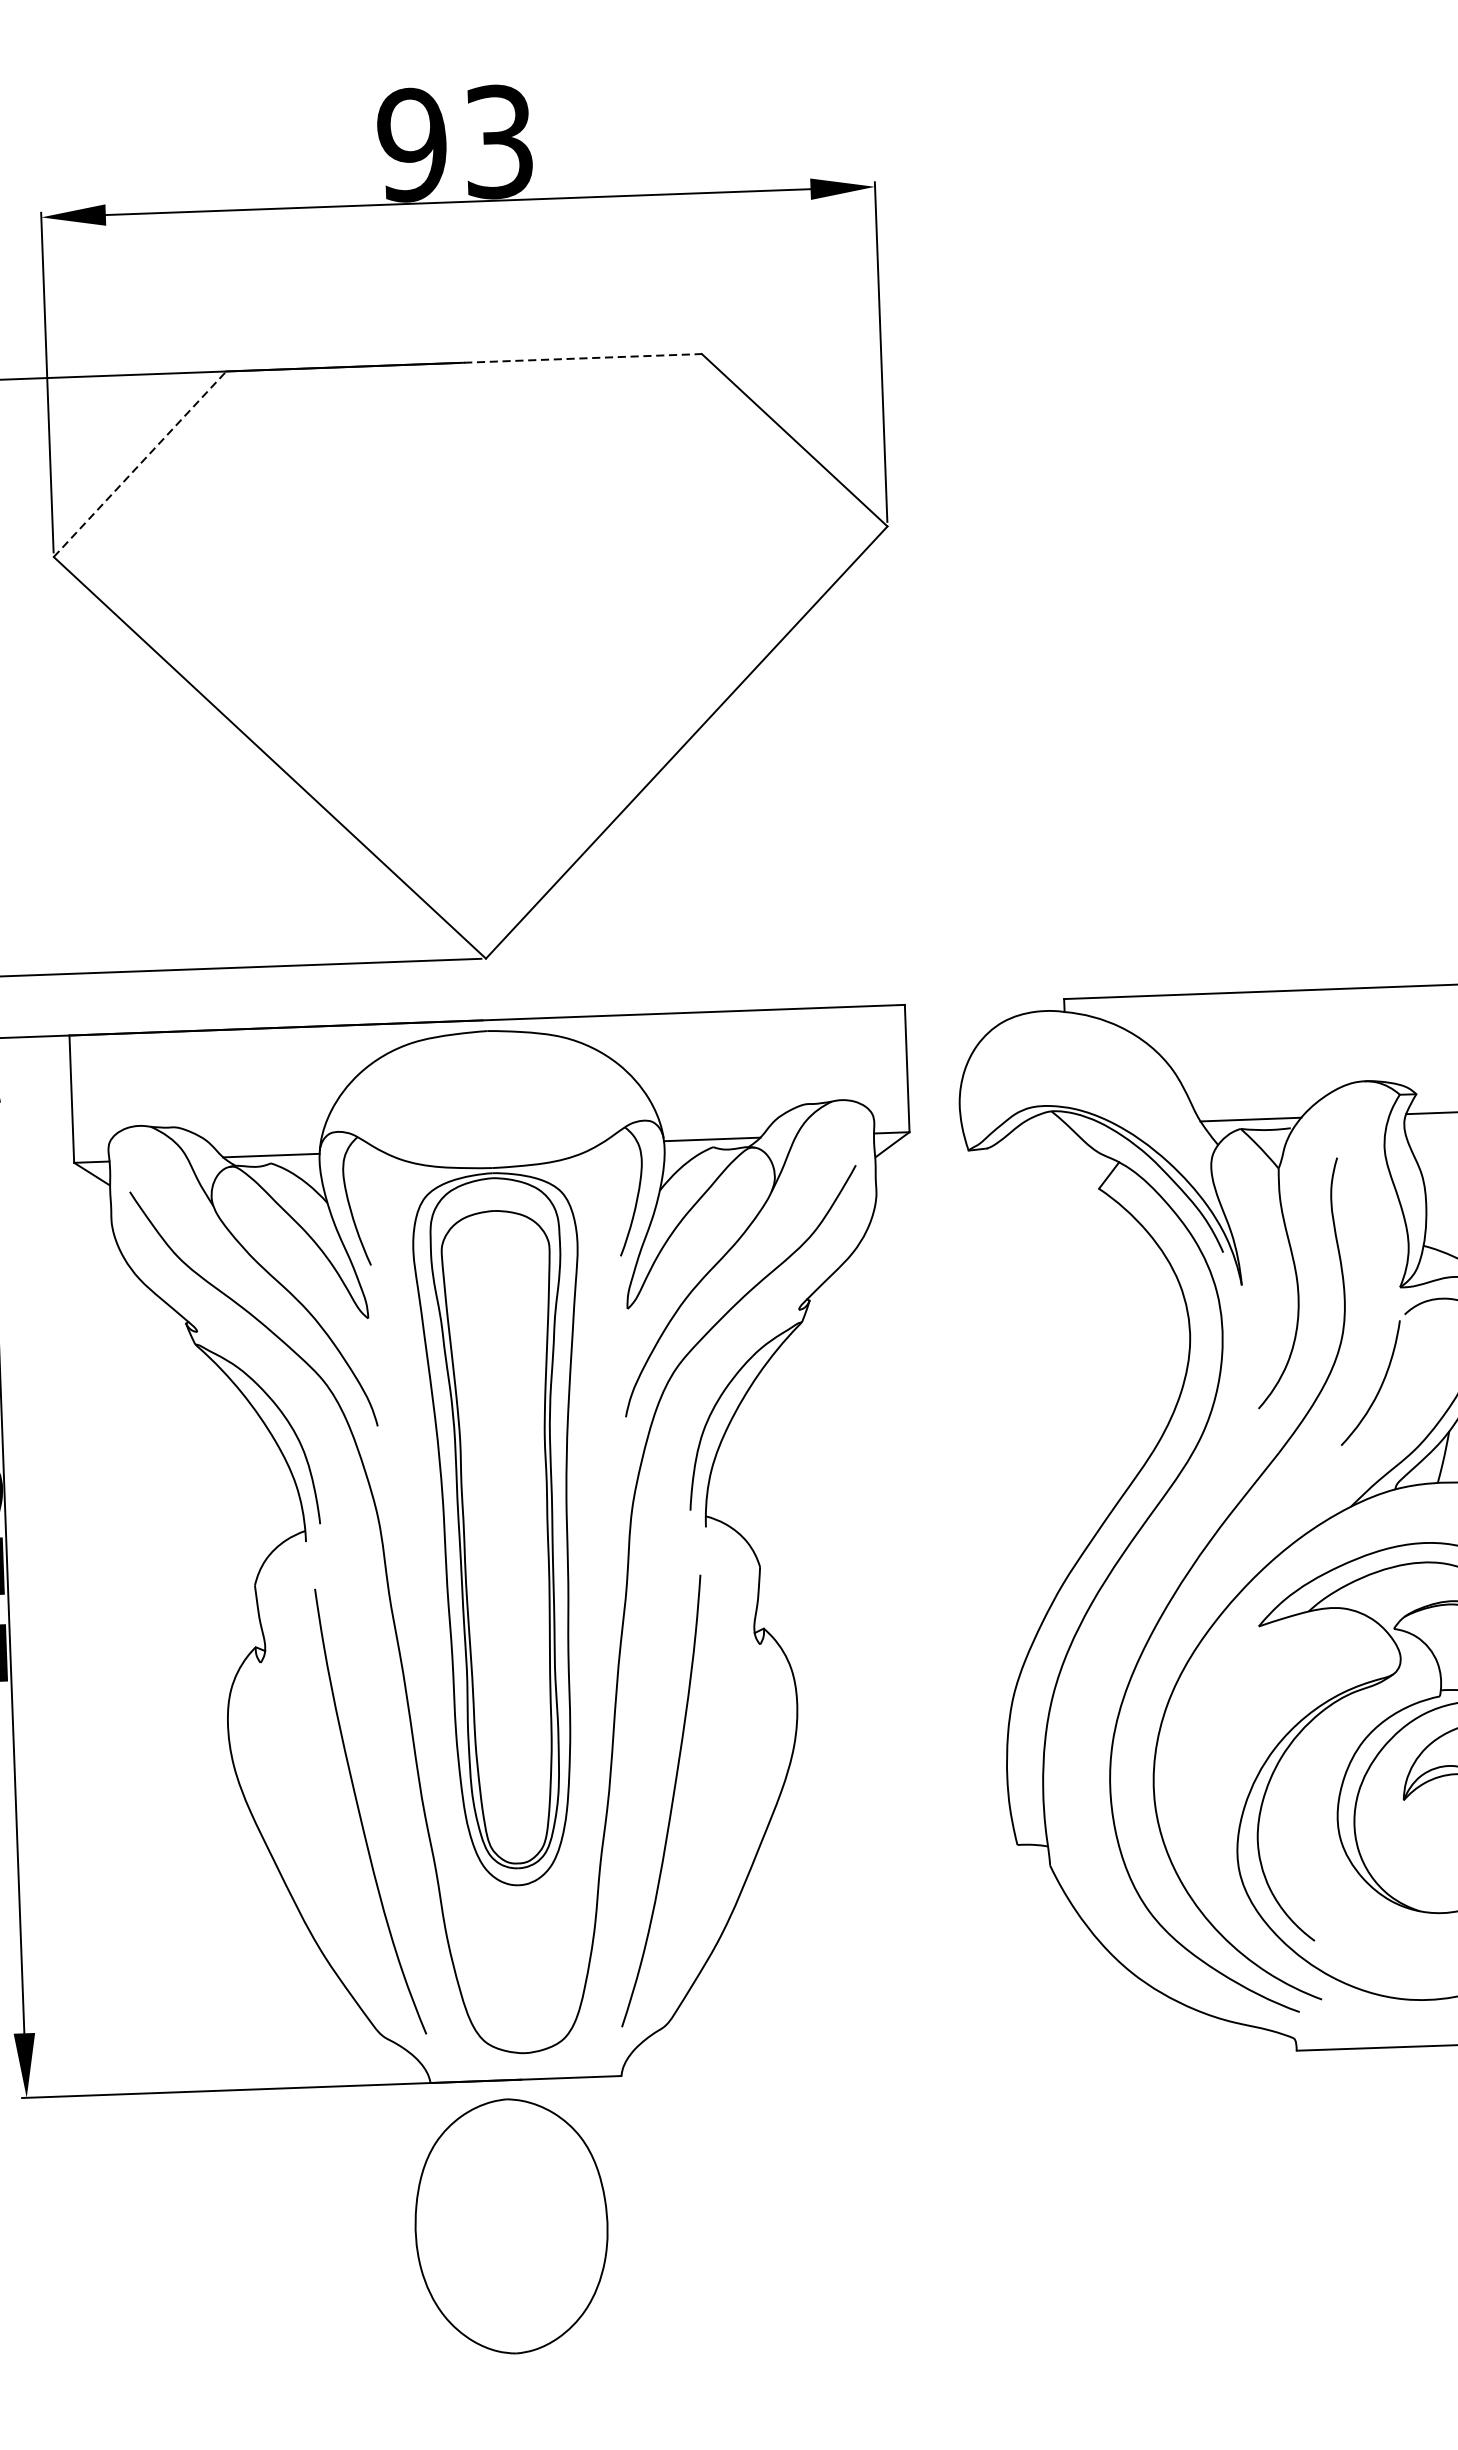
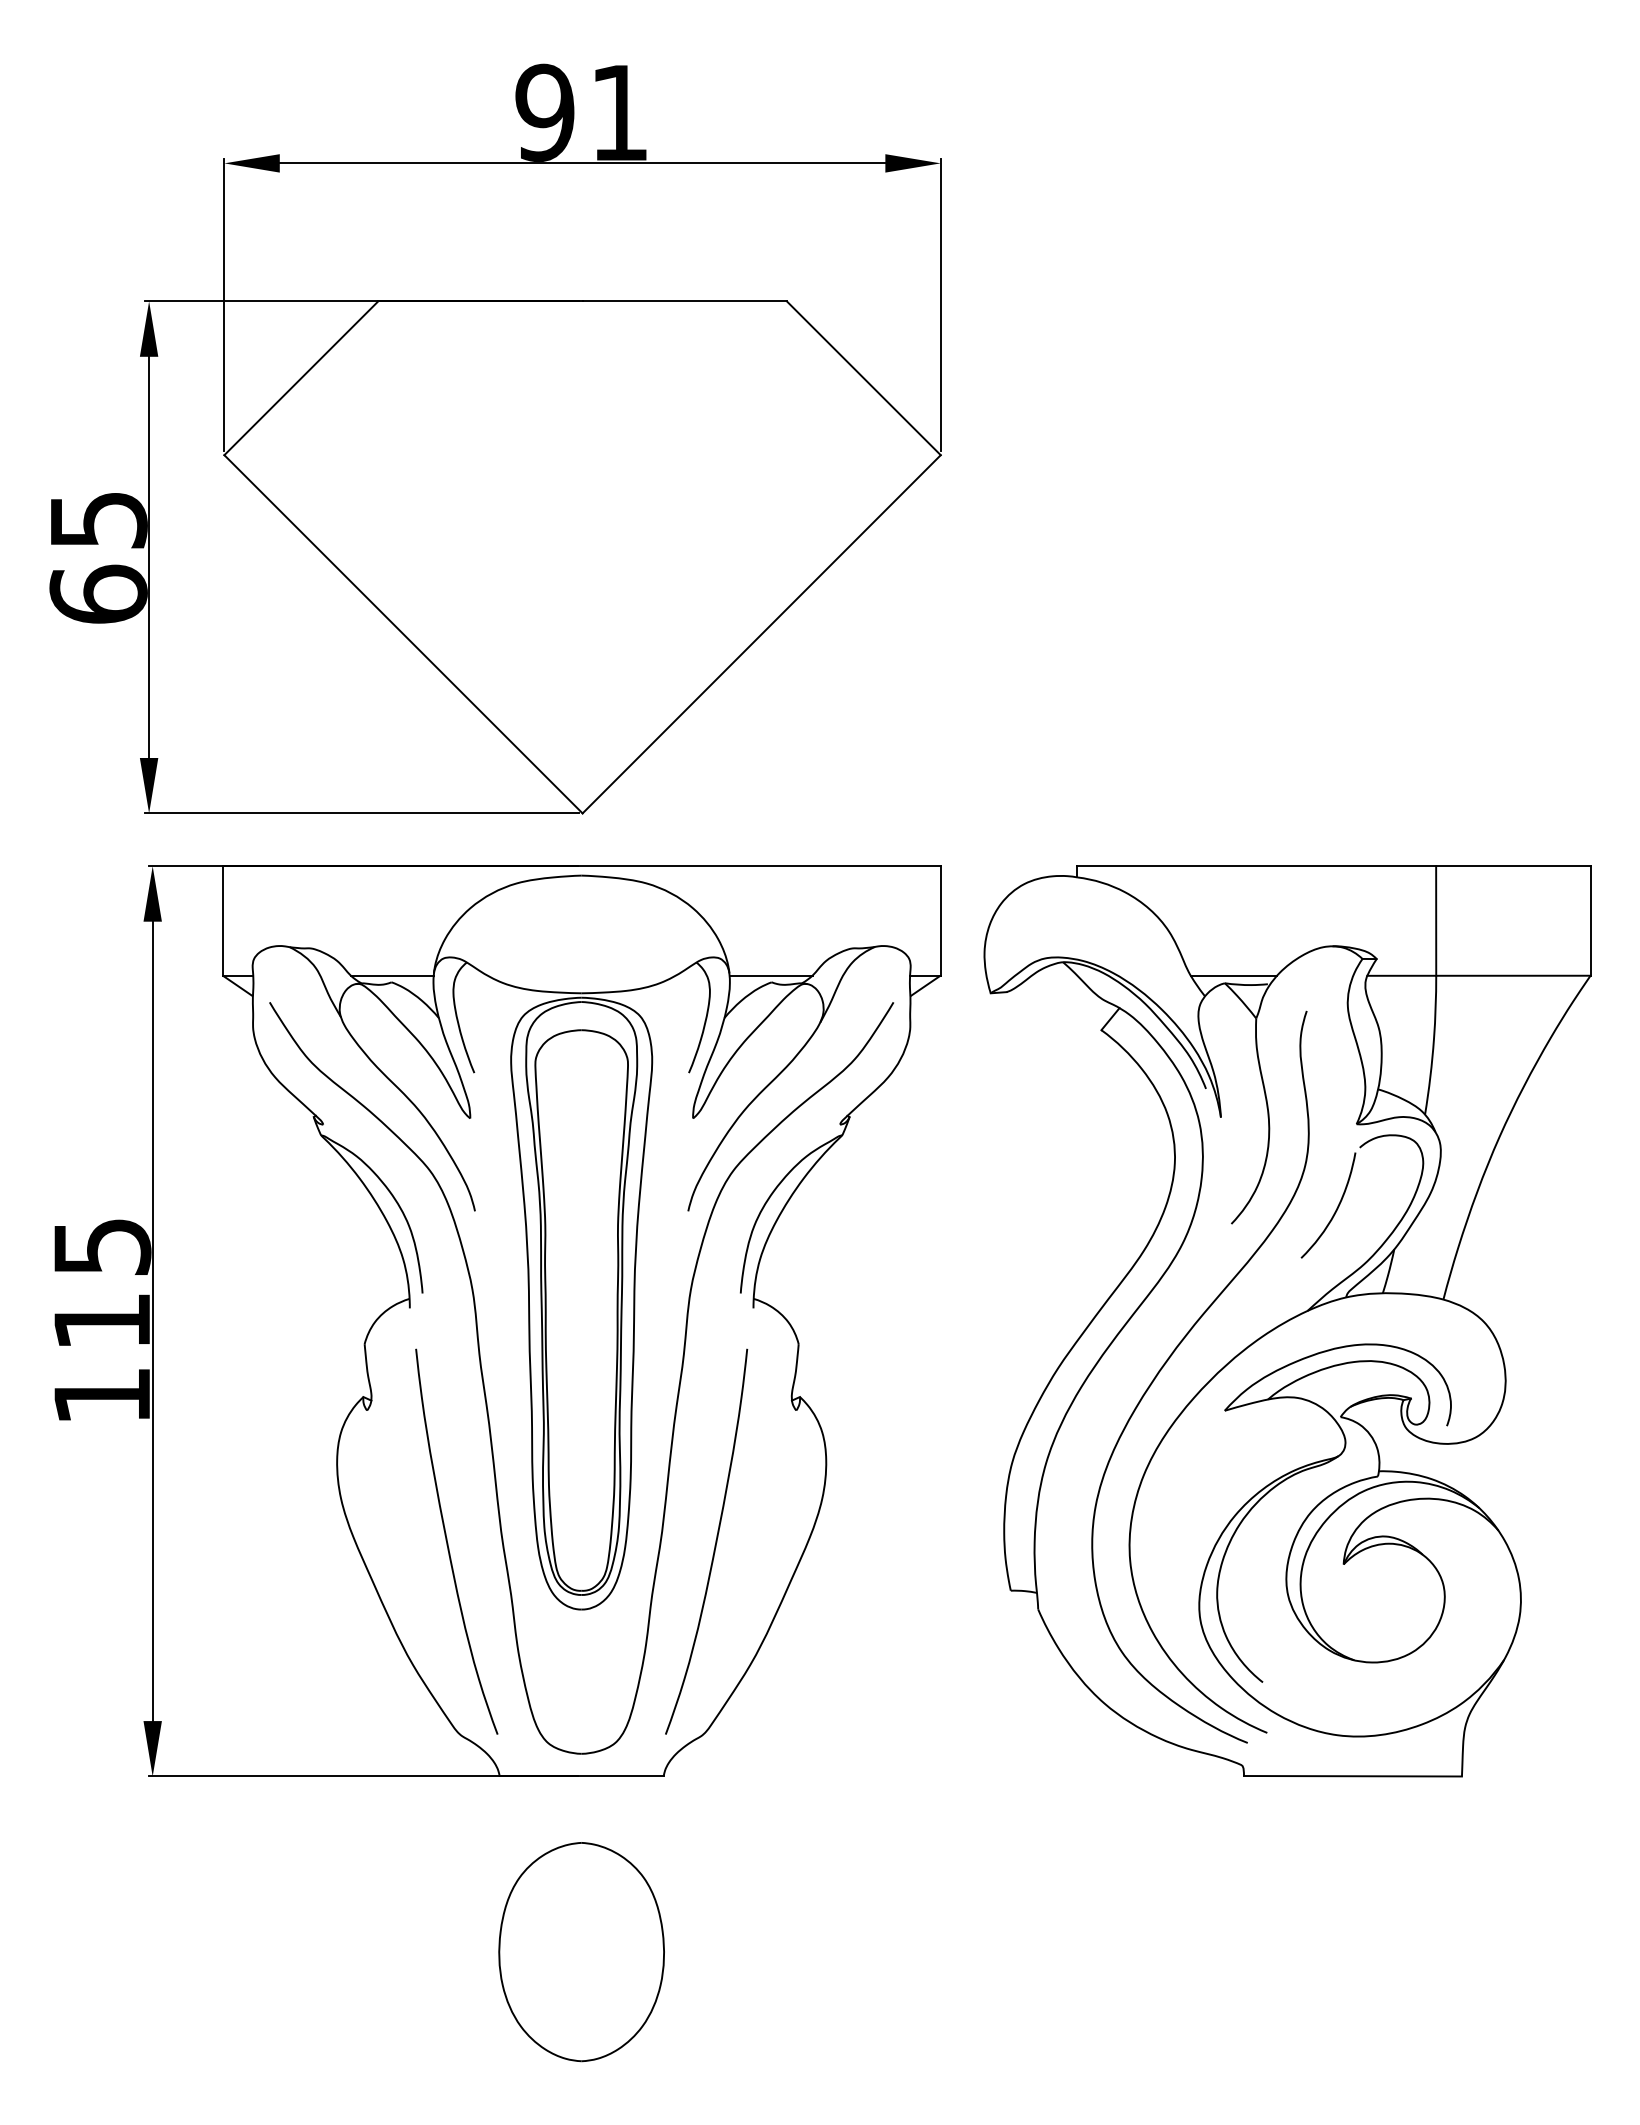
text: (498, 141) -> (619, 112), 93 -> 91
line: (583, 358) -> (685, 301), dashed -> solid
line: (140, 464) -> (301, 378), dashed -> solid
part: (511, 2226) -> (581, 1952), moved

